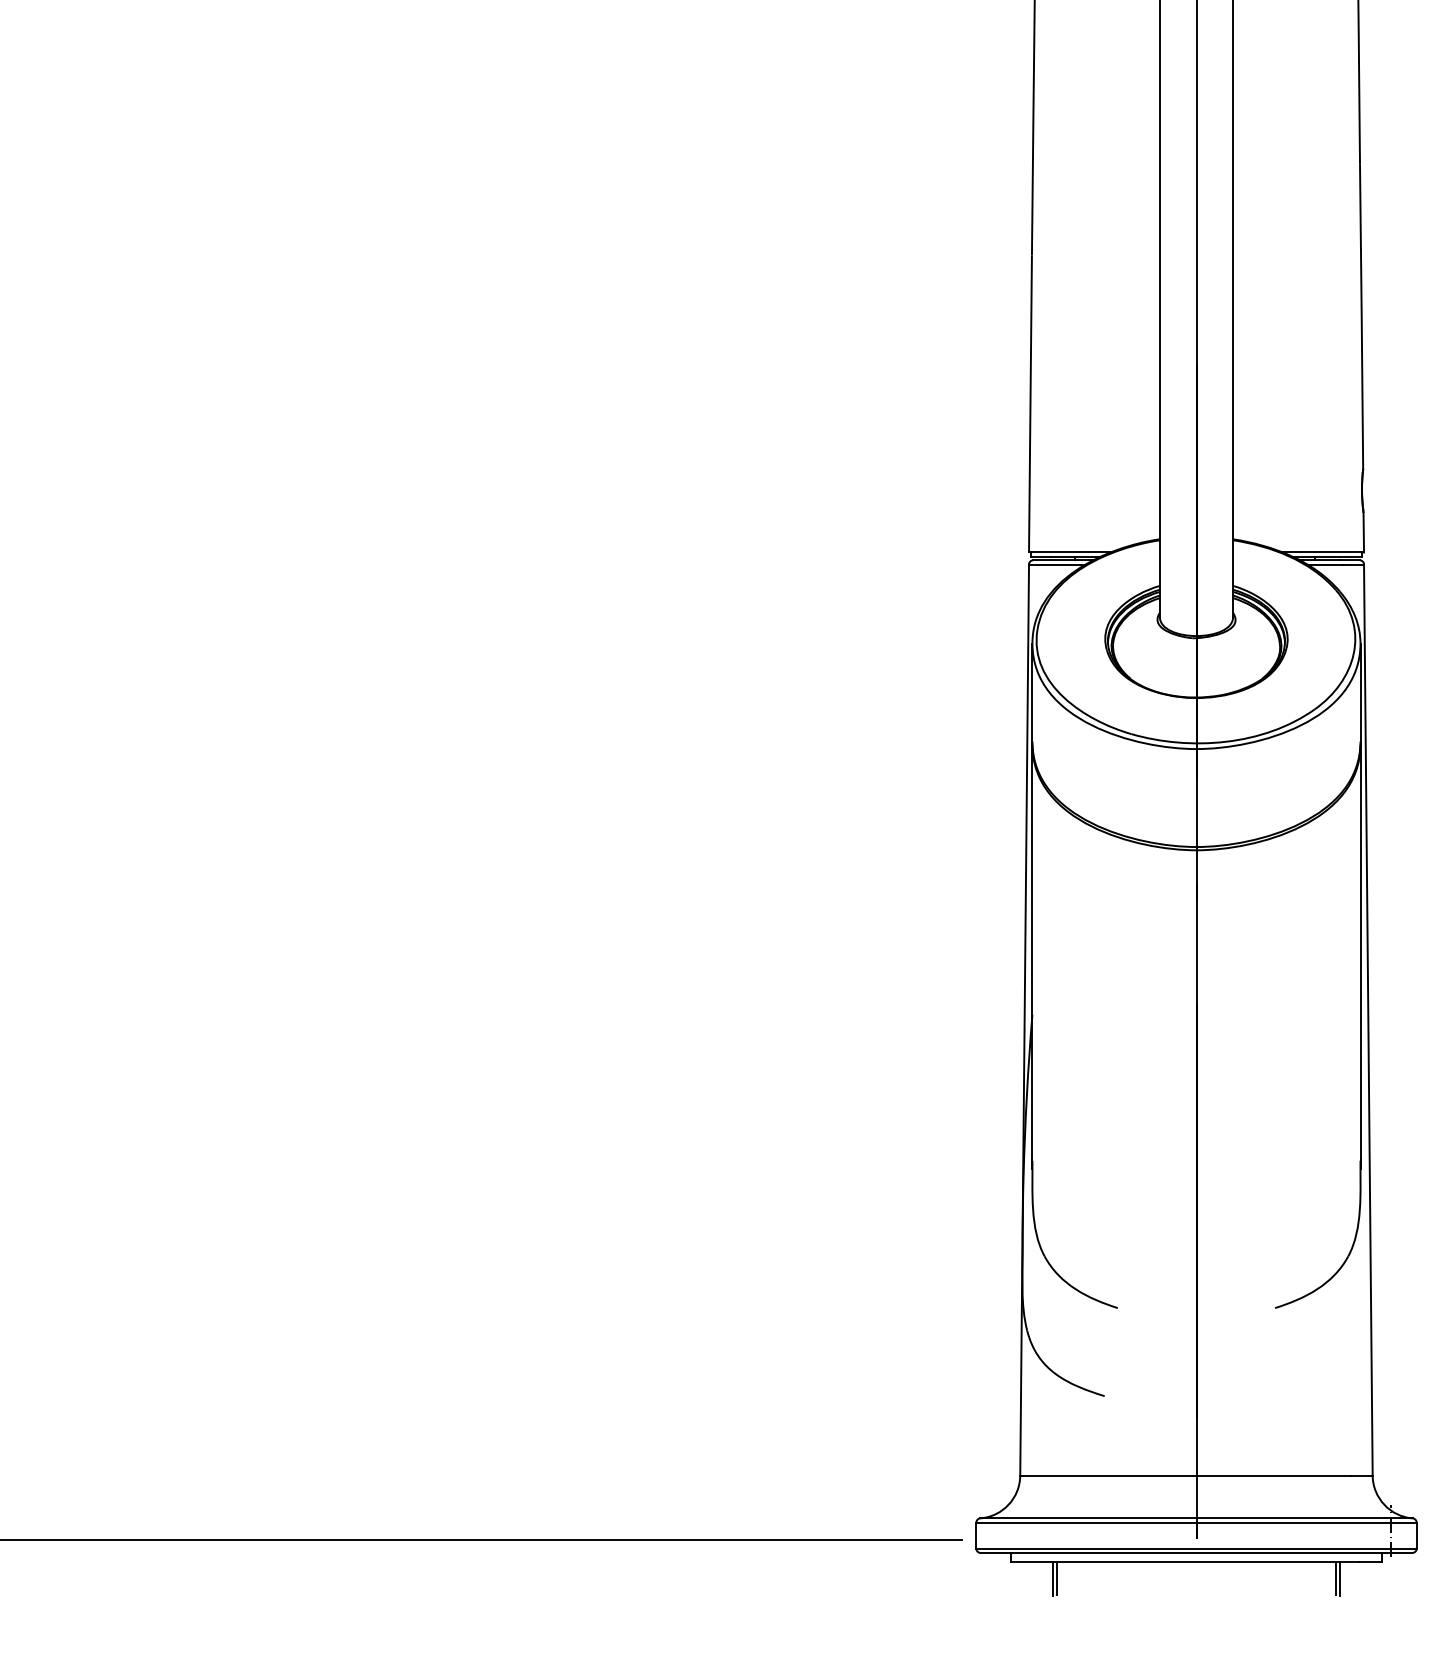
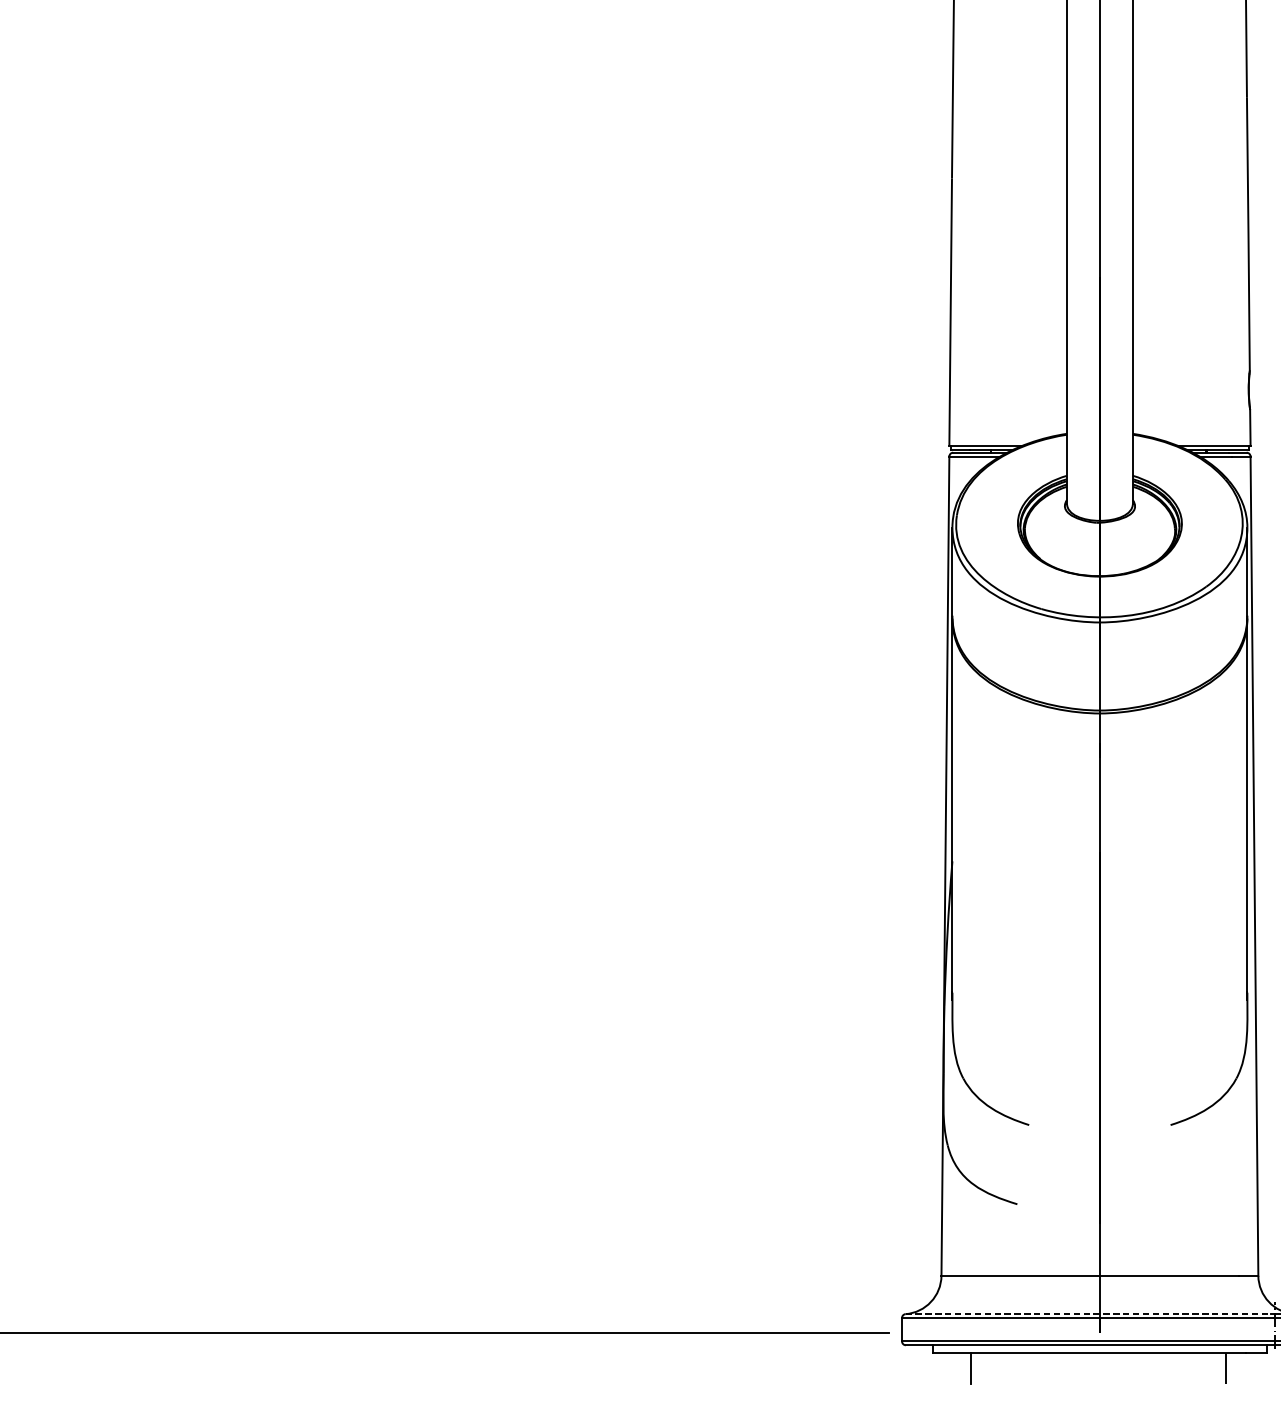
line: (1183, 1518) -> (1088, 1314), solid -> dashed
line: (1056, 1578) -> (974, 1368), removed
line: (1340, 1578) -> (1229, 1368), removed

